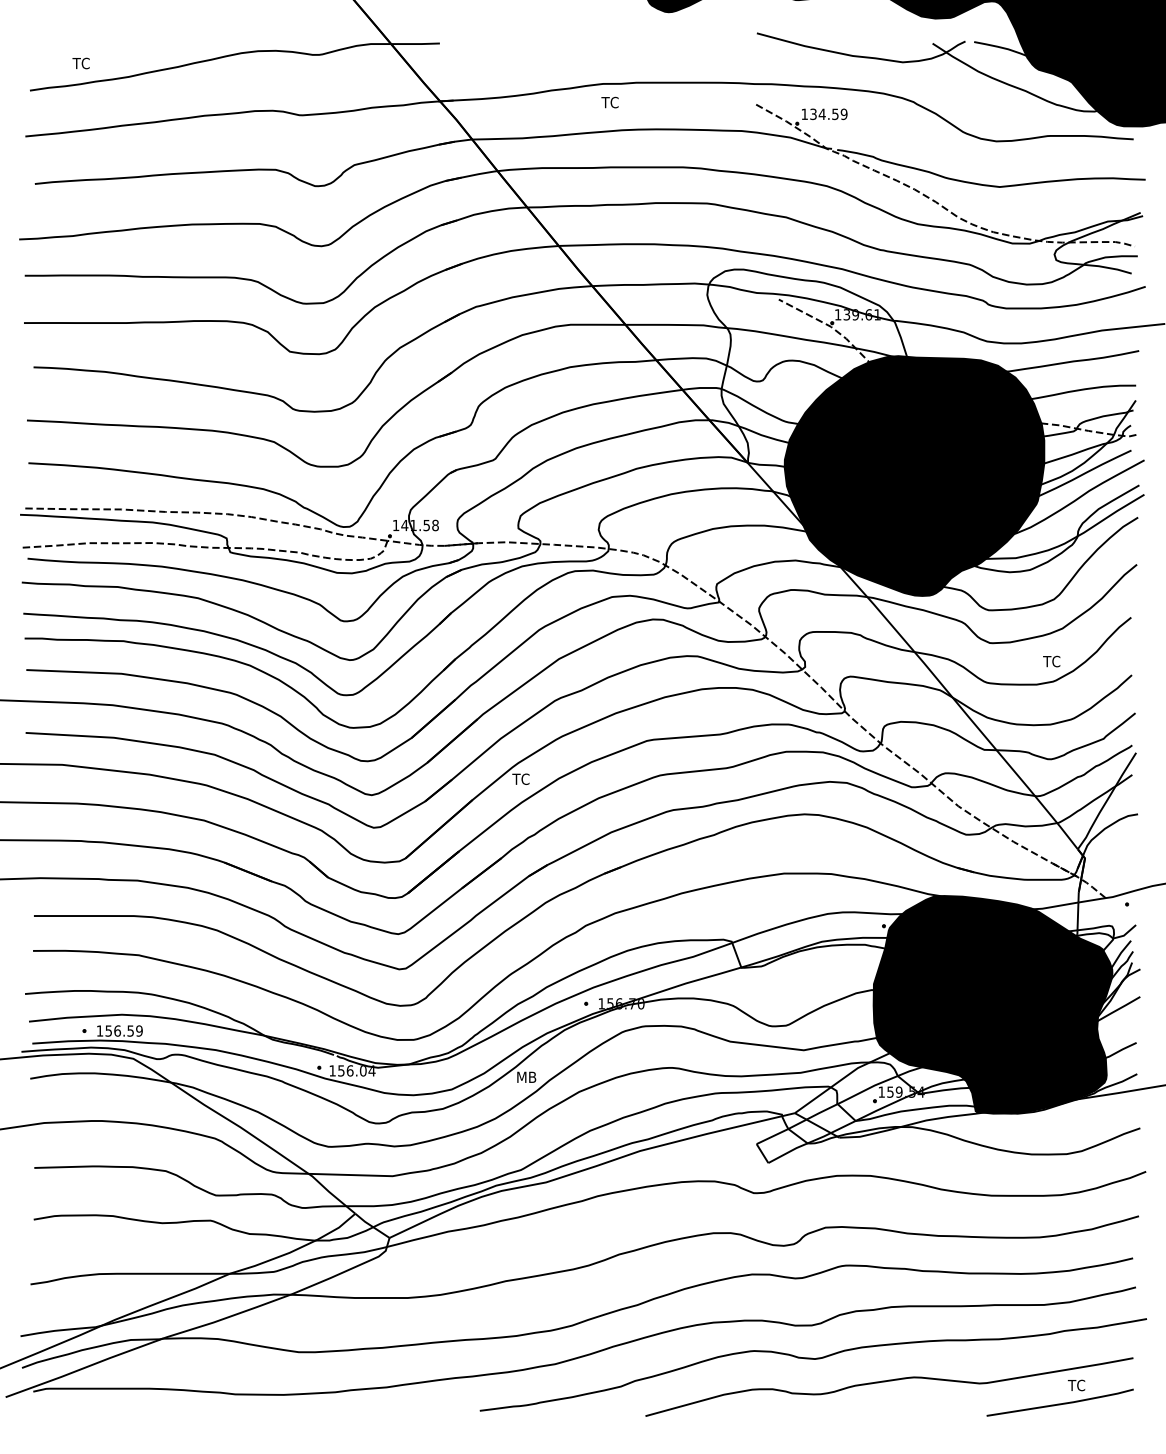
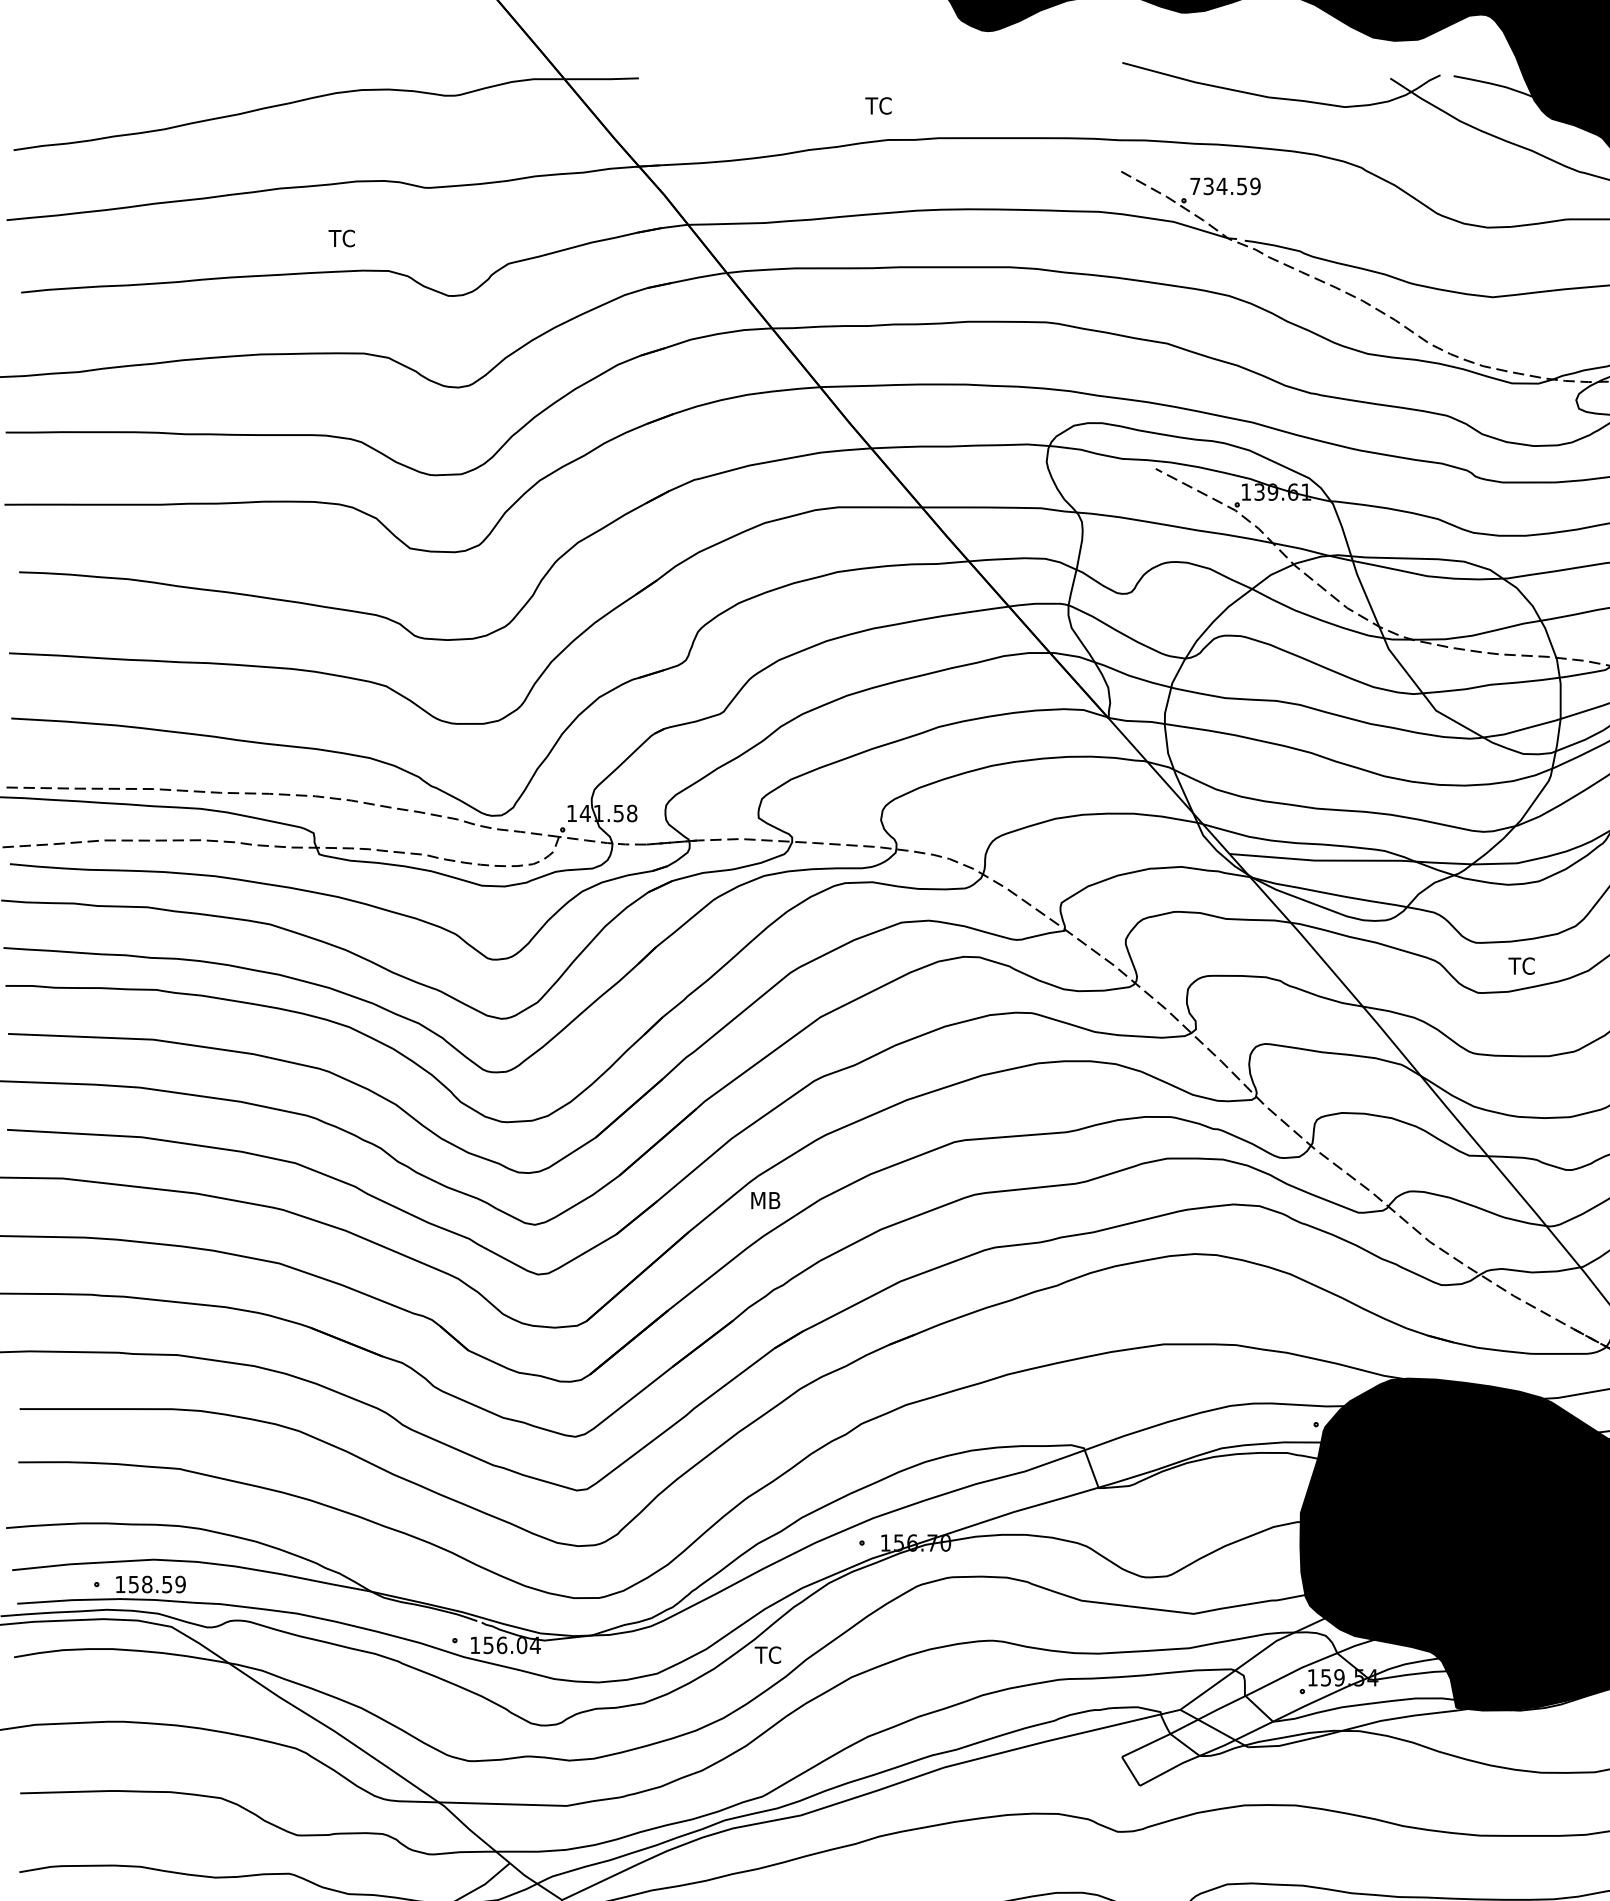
text: (80, 63) -> (340, 238), moved
text: (609, 102) -> (877, 105), moved
text: (804, 113) -> (1194, 185), 134.59 -> 734.59
fill: (914, 475) -> (1362, 737), removed
text: (1051, 661) -> (1521, 966), moved
text: (522, 778) -> (764, 1199), TC -> MB
text: (117, 1030) -> (147, 1583), 156.59 -> 158.59
text: (525, 1077) -> (769, 1655), MB -> TC

